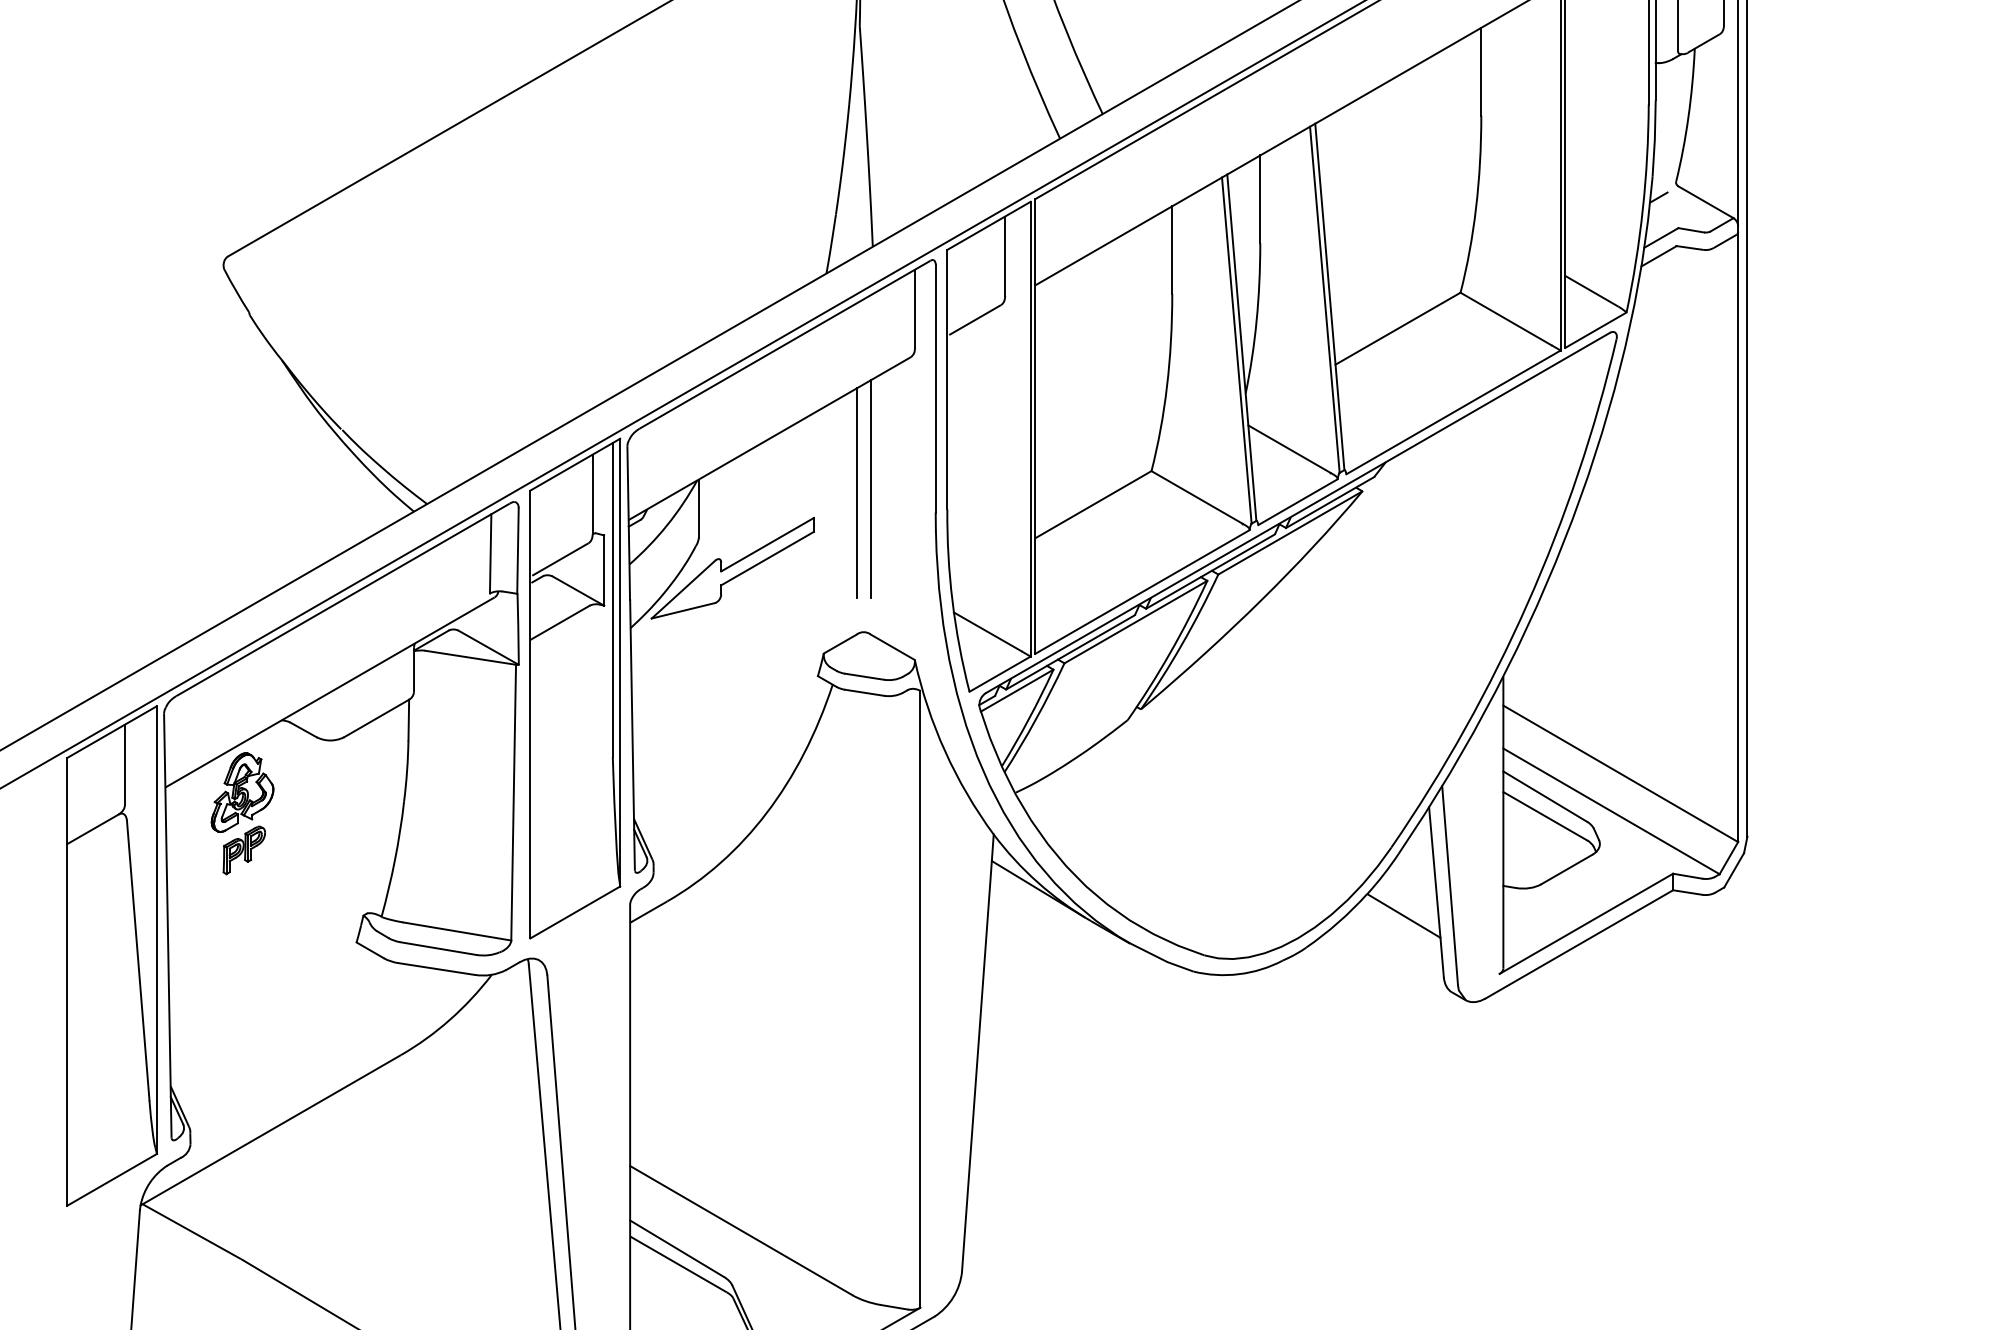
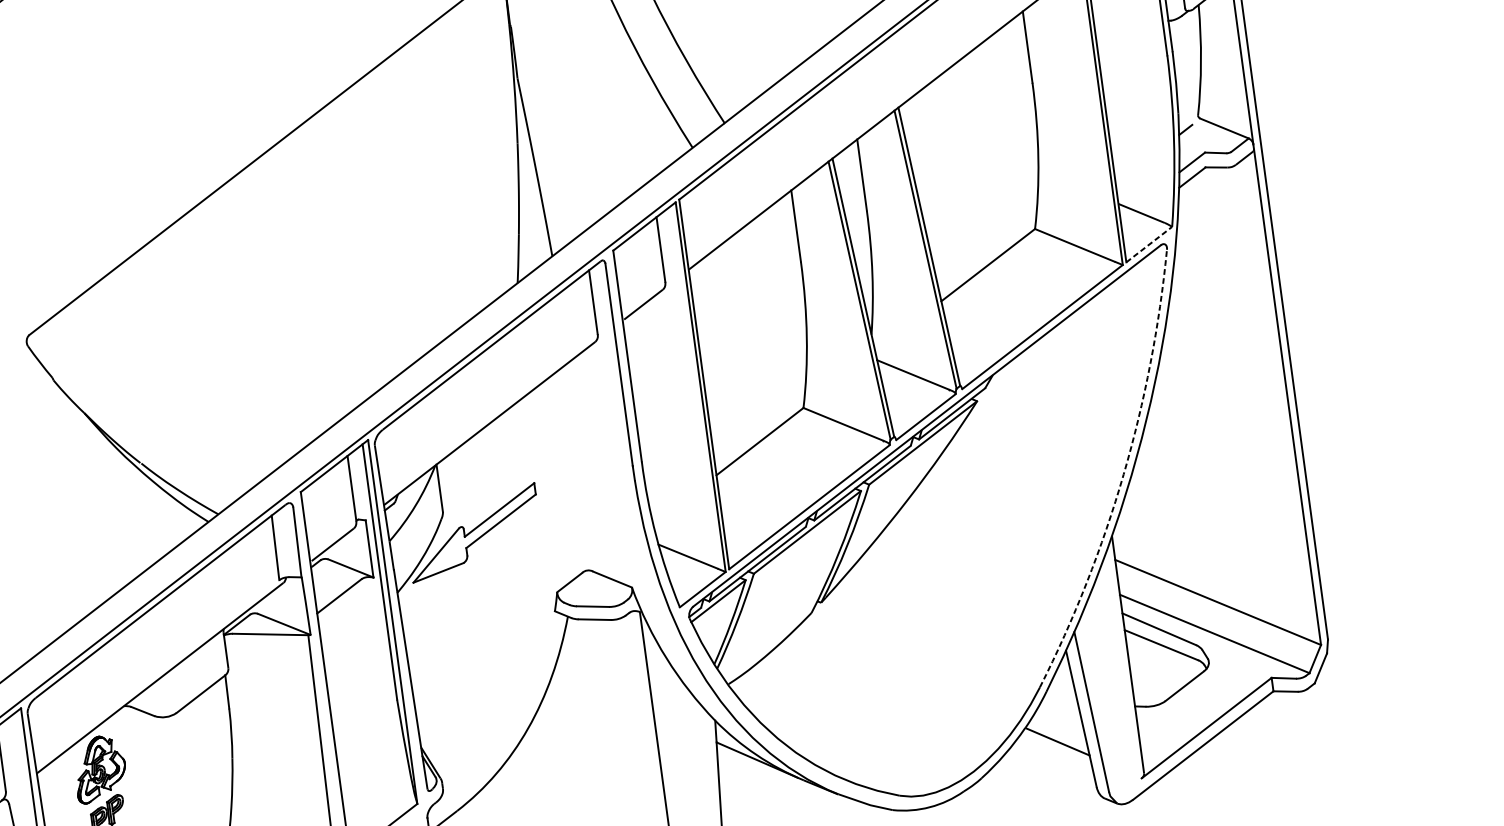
line: (1596, 329) -> (1149, 243), solid -> dashed
line: (870, 489) -> (577, 453), removed
line: (856, 493) -> (566, 458), removed
arc: (1527, 603) -> (1123, 474), solid -> dashed

